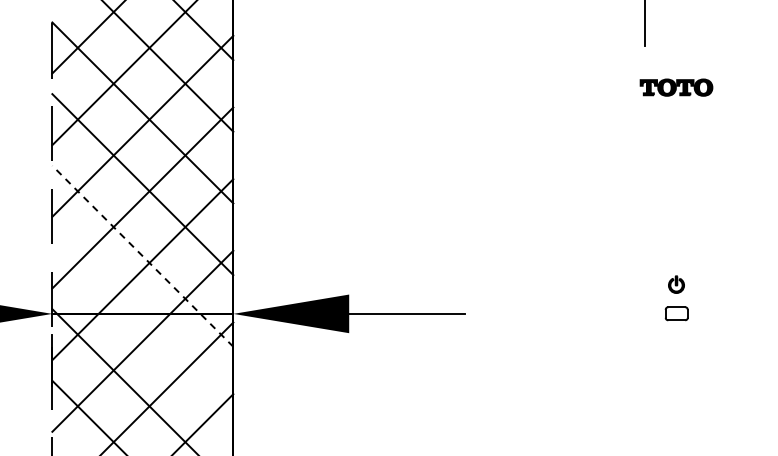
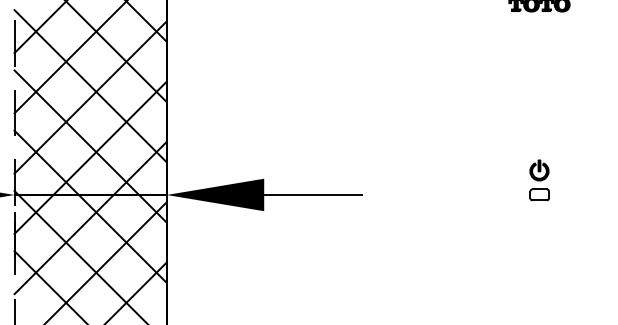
line: (142, 256) -> (90, 146), dashed -> solid
part: (676, 284) -> (539, 170), size x1.43
line: (142, 327) -> (90, 206), added

